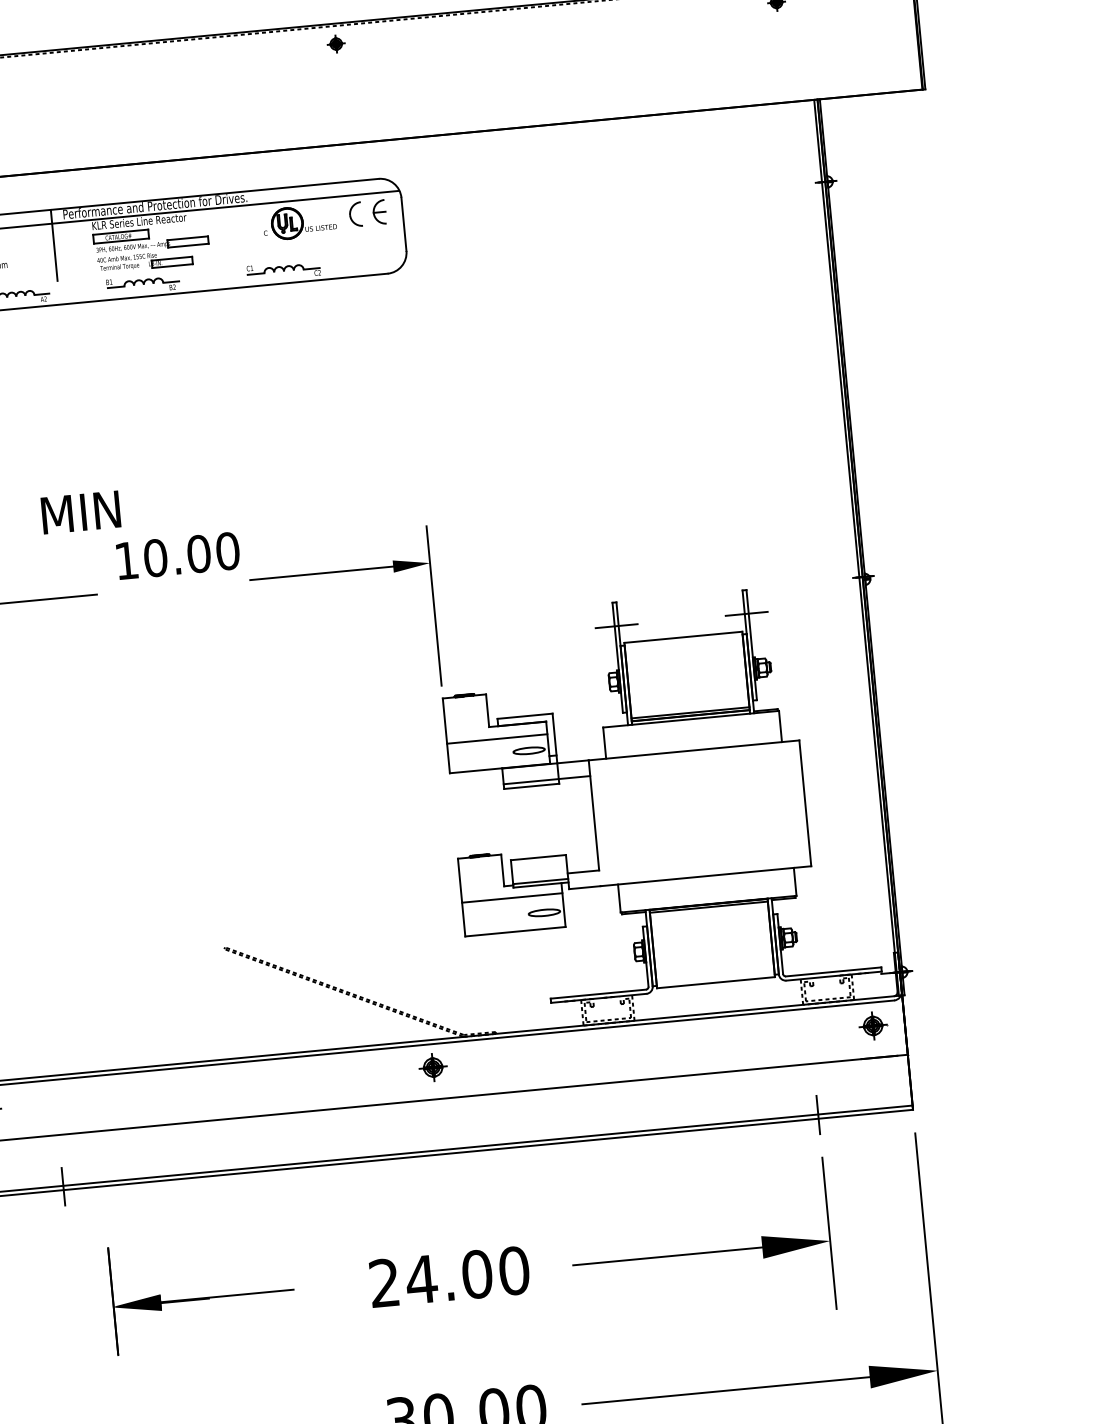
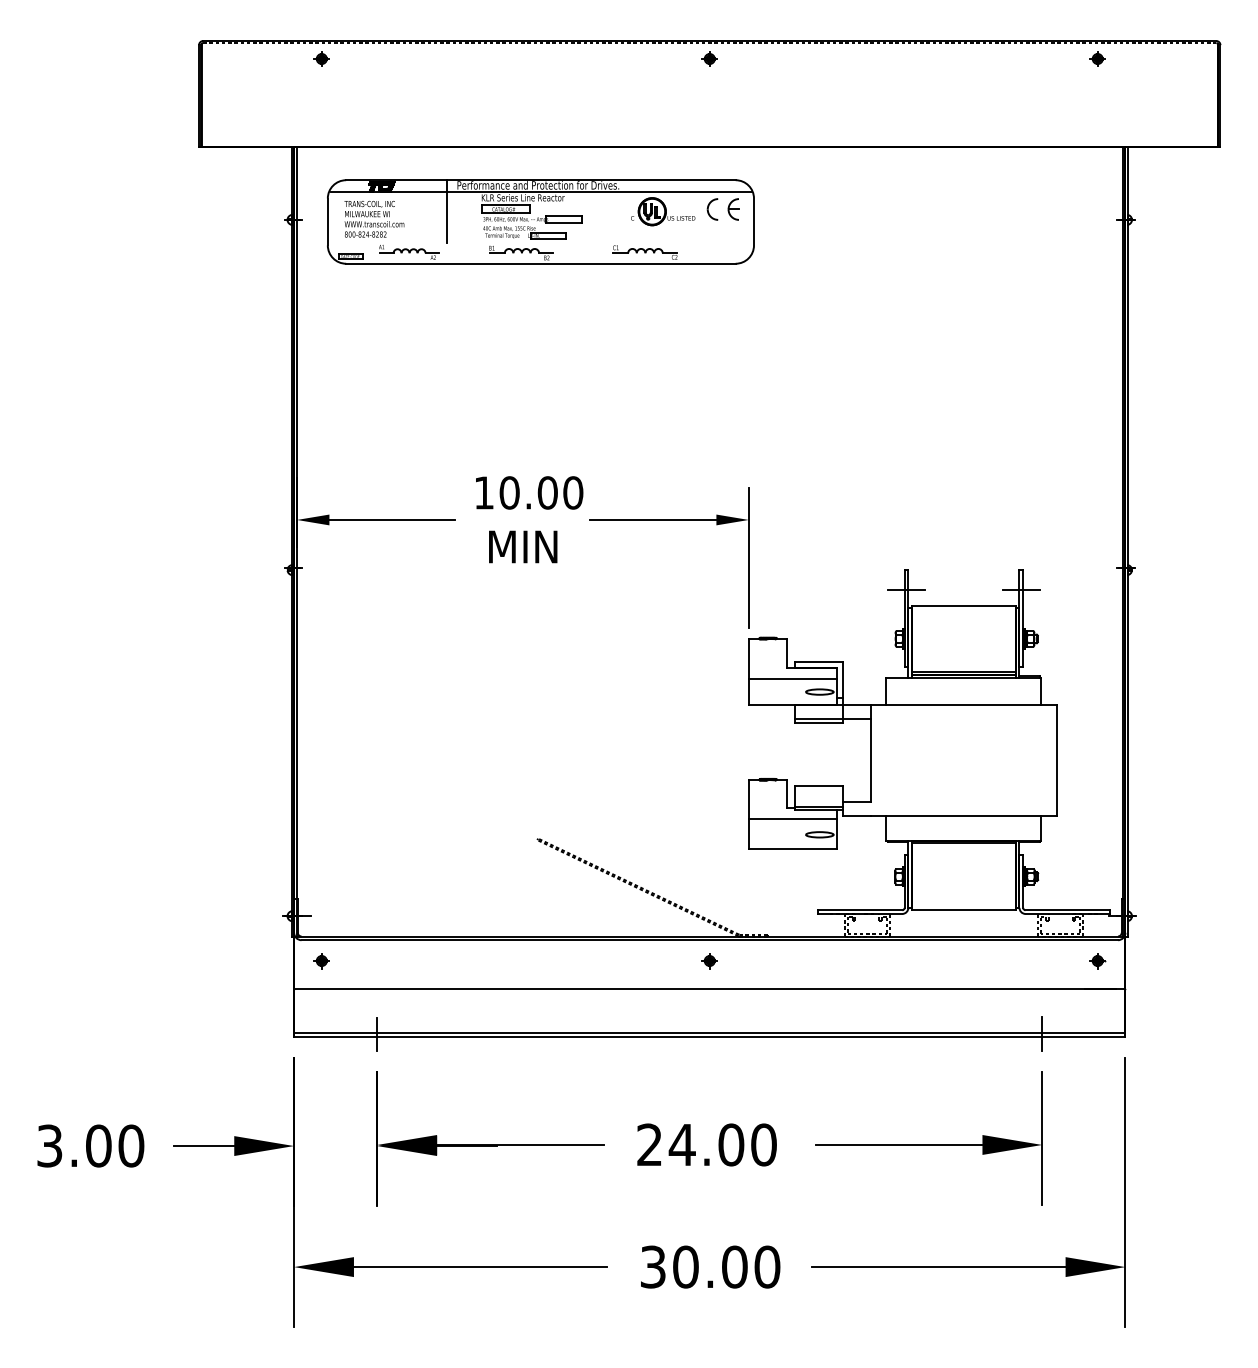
text: (81, 511) -> (523, 546), moved
part: (873, 1026) -> (1097, 961), size x0.62
part: (432, 1068) -> (709, 961), size x0.62
part: (203, 1292) -> (490, 1138), size x1.43

